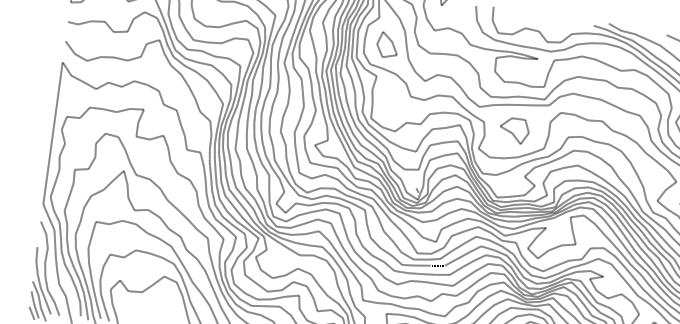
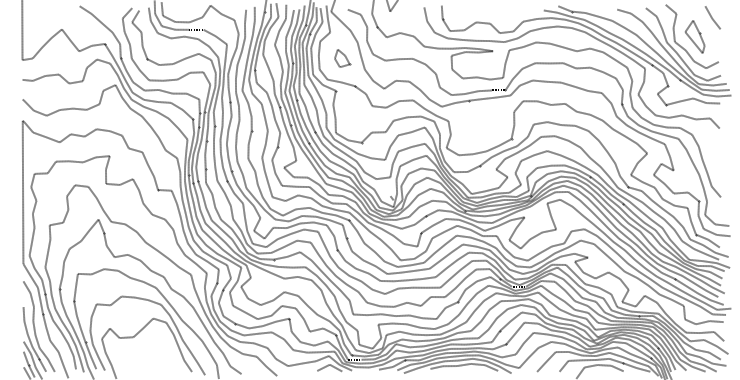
part: (387, 45) -> (342, 58), size x0.7
part: (514, 130) -> (479, 125), removed

